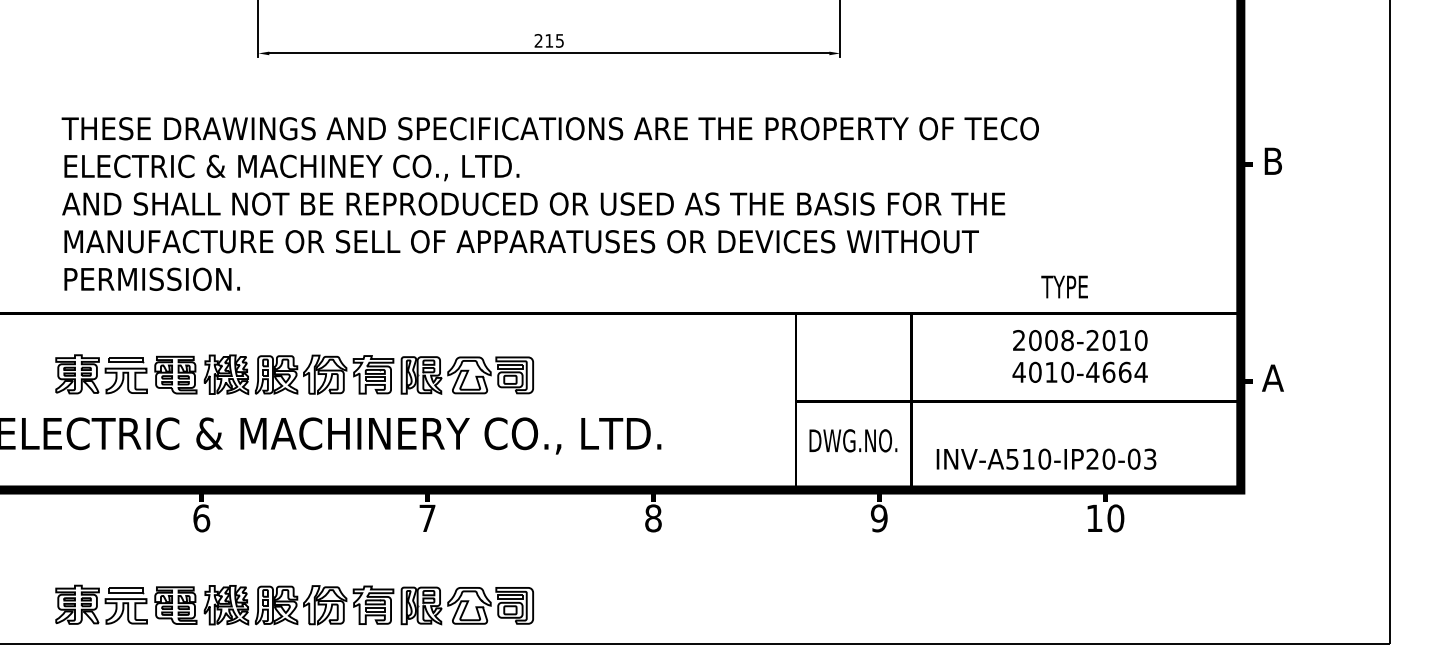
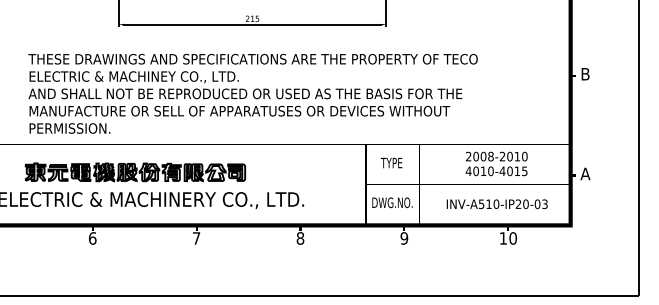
text: (1064, 285) -> (391, 162), moved
text: (1125, 372) -> (517, 171), 4010-4664 -> 4010-4015
text: (1044, 459) -> (496, 204), moved
part: (294, 605) -> (135, 278), removed

